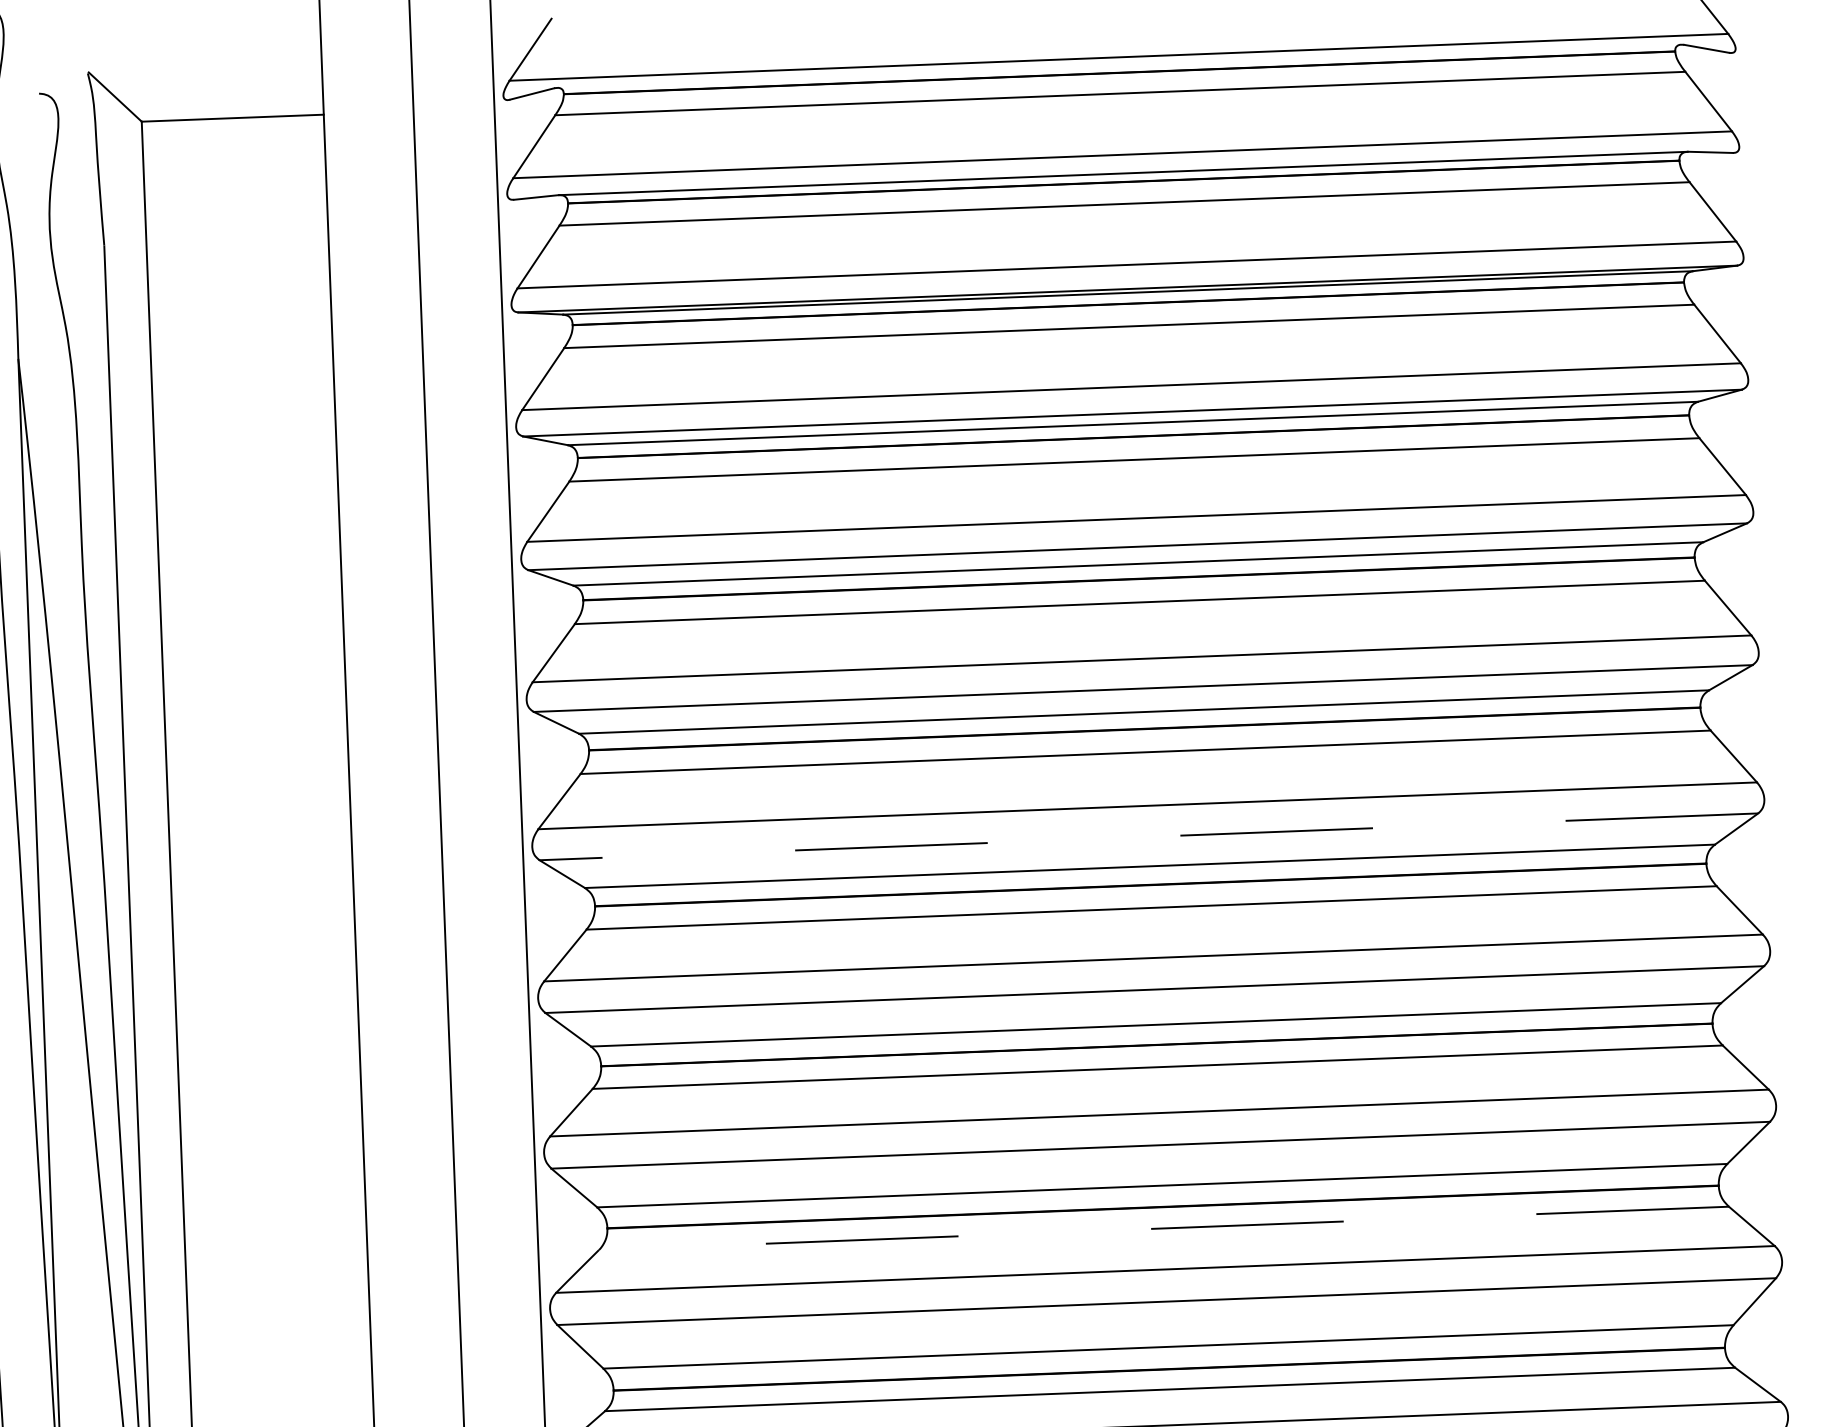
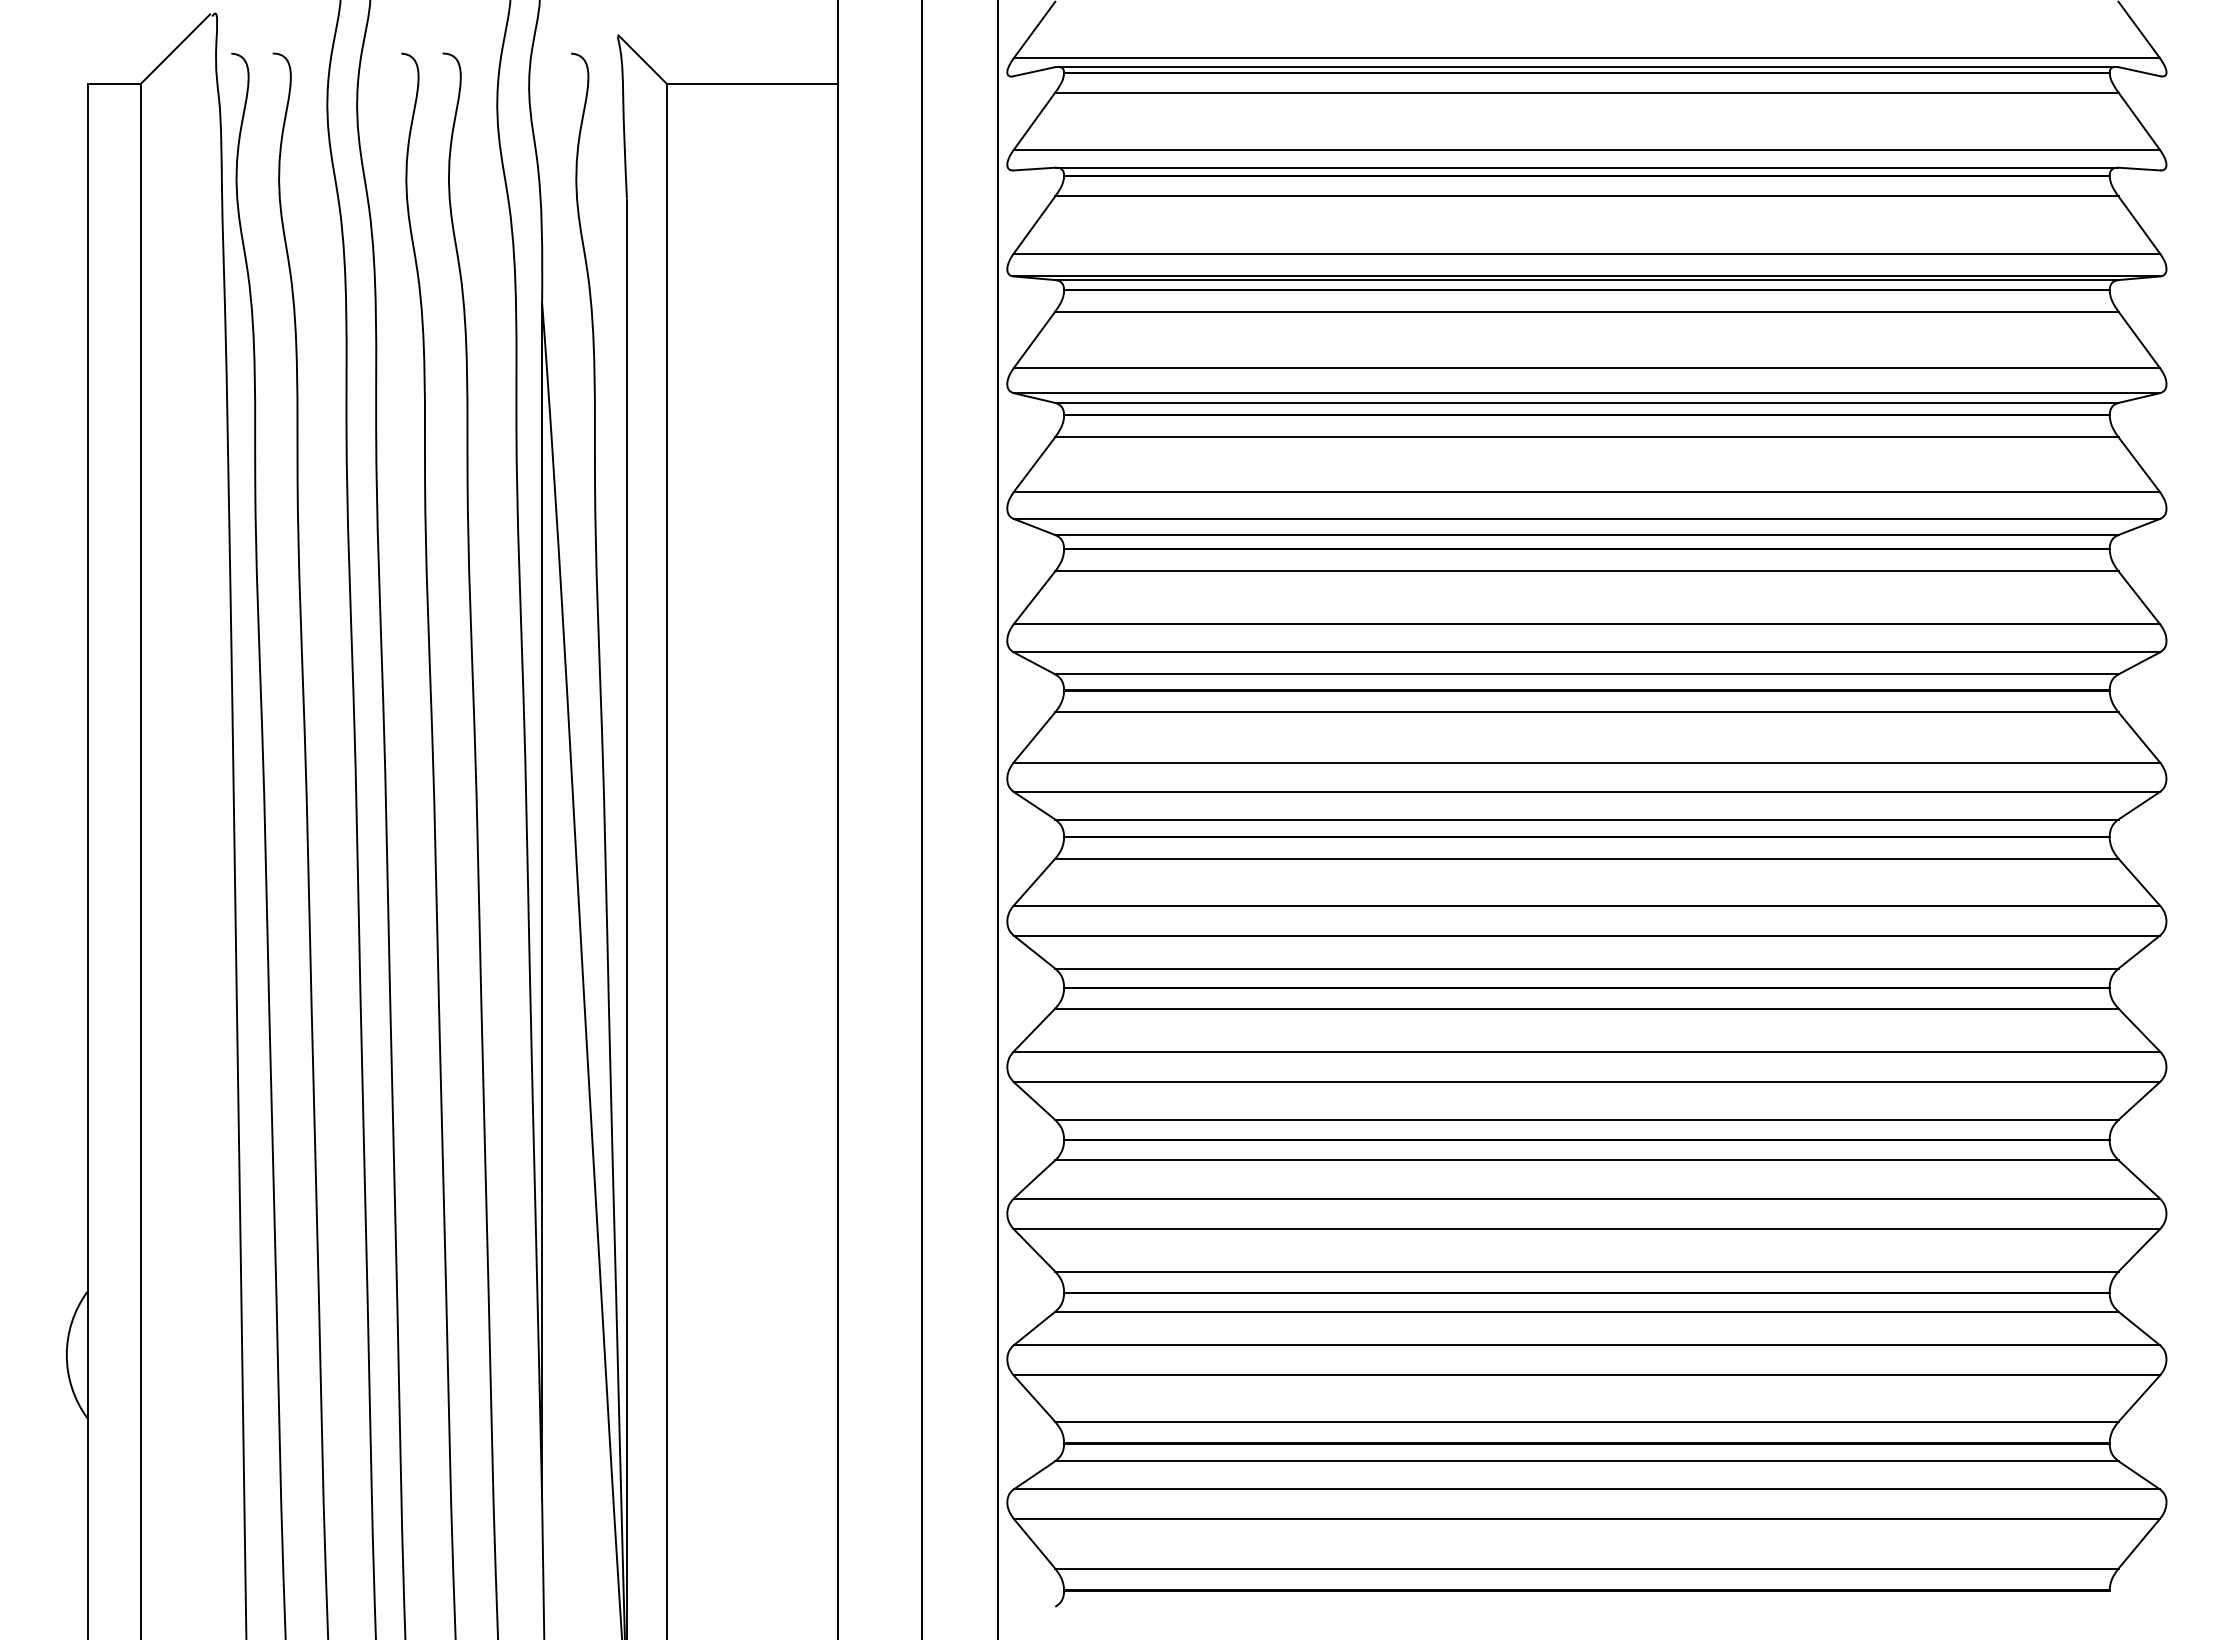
line: (1118, 65) -> (1586, 66), added
line: (1148, 836) -> (1586, 791), dashed -> solid
line: (1163, 1228) -> (1586, 1160), dashed -> solid

